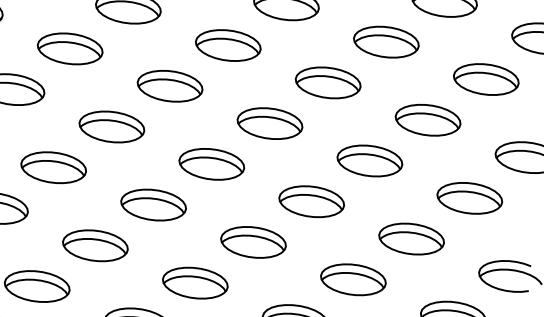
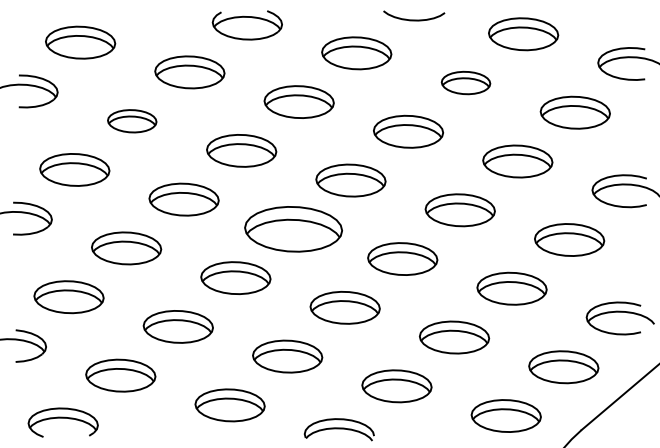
part: (385, 41) -> (465, 82), size x0.7
part: (69, 49) -> (131, 121), size x0.7
part: (210, 164) -> (292, 229), size x1.4

